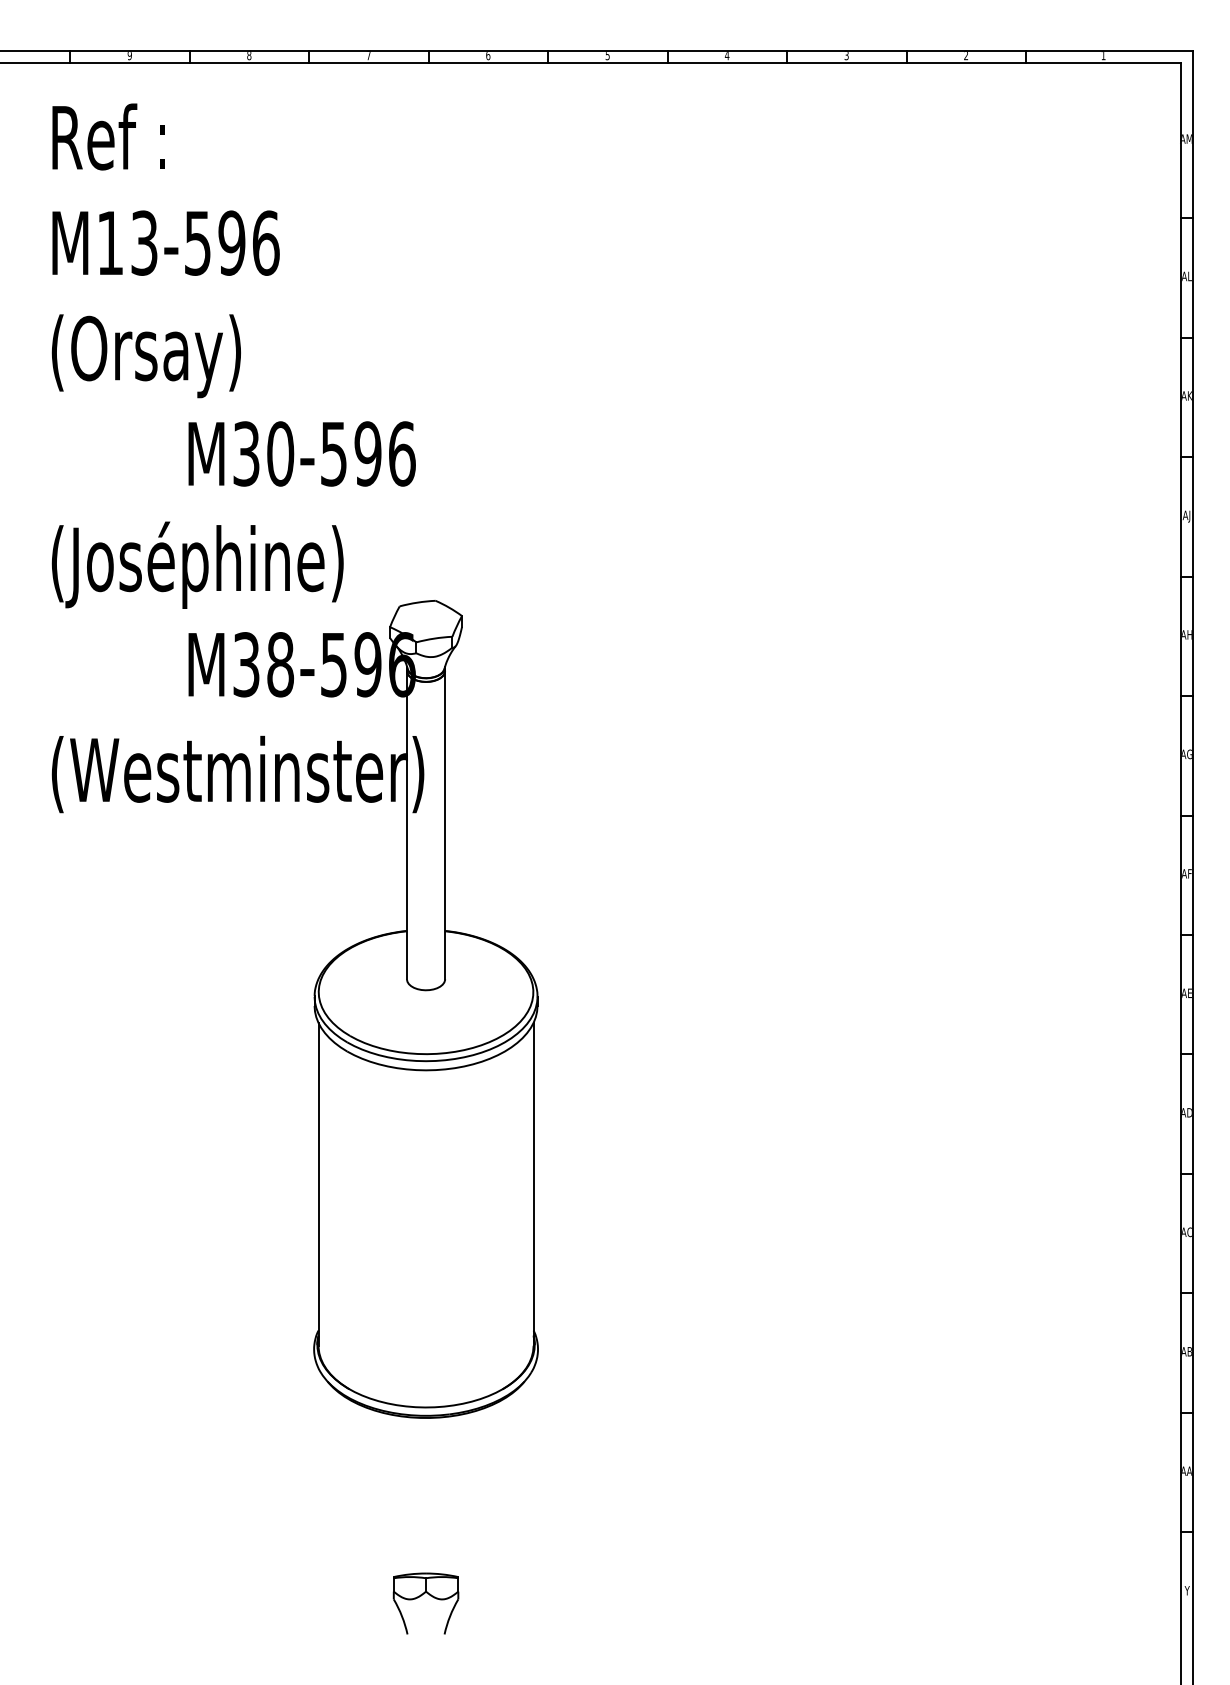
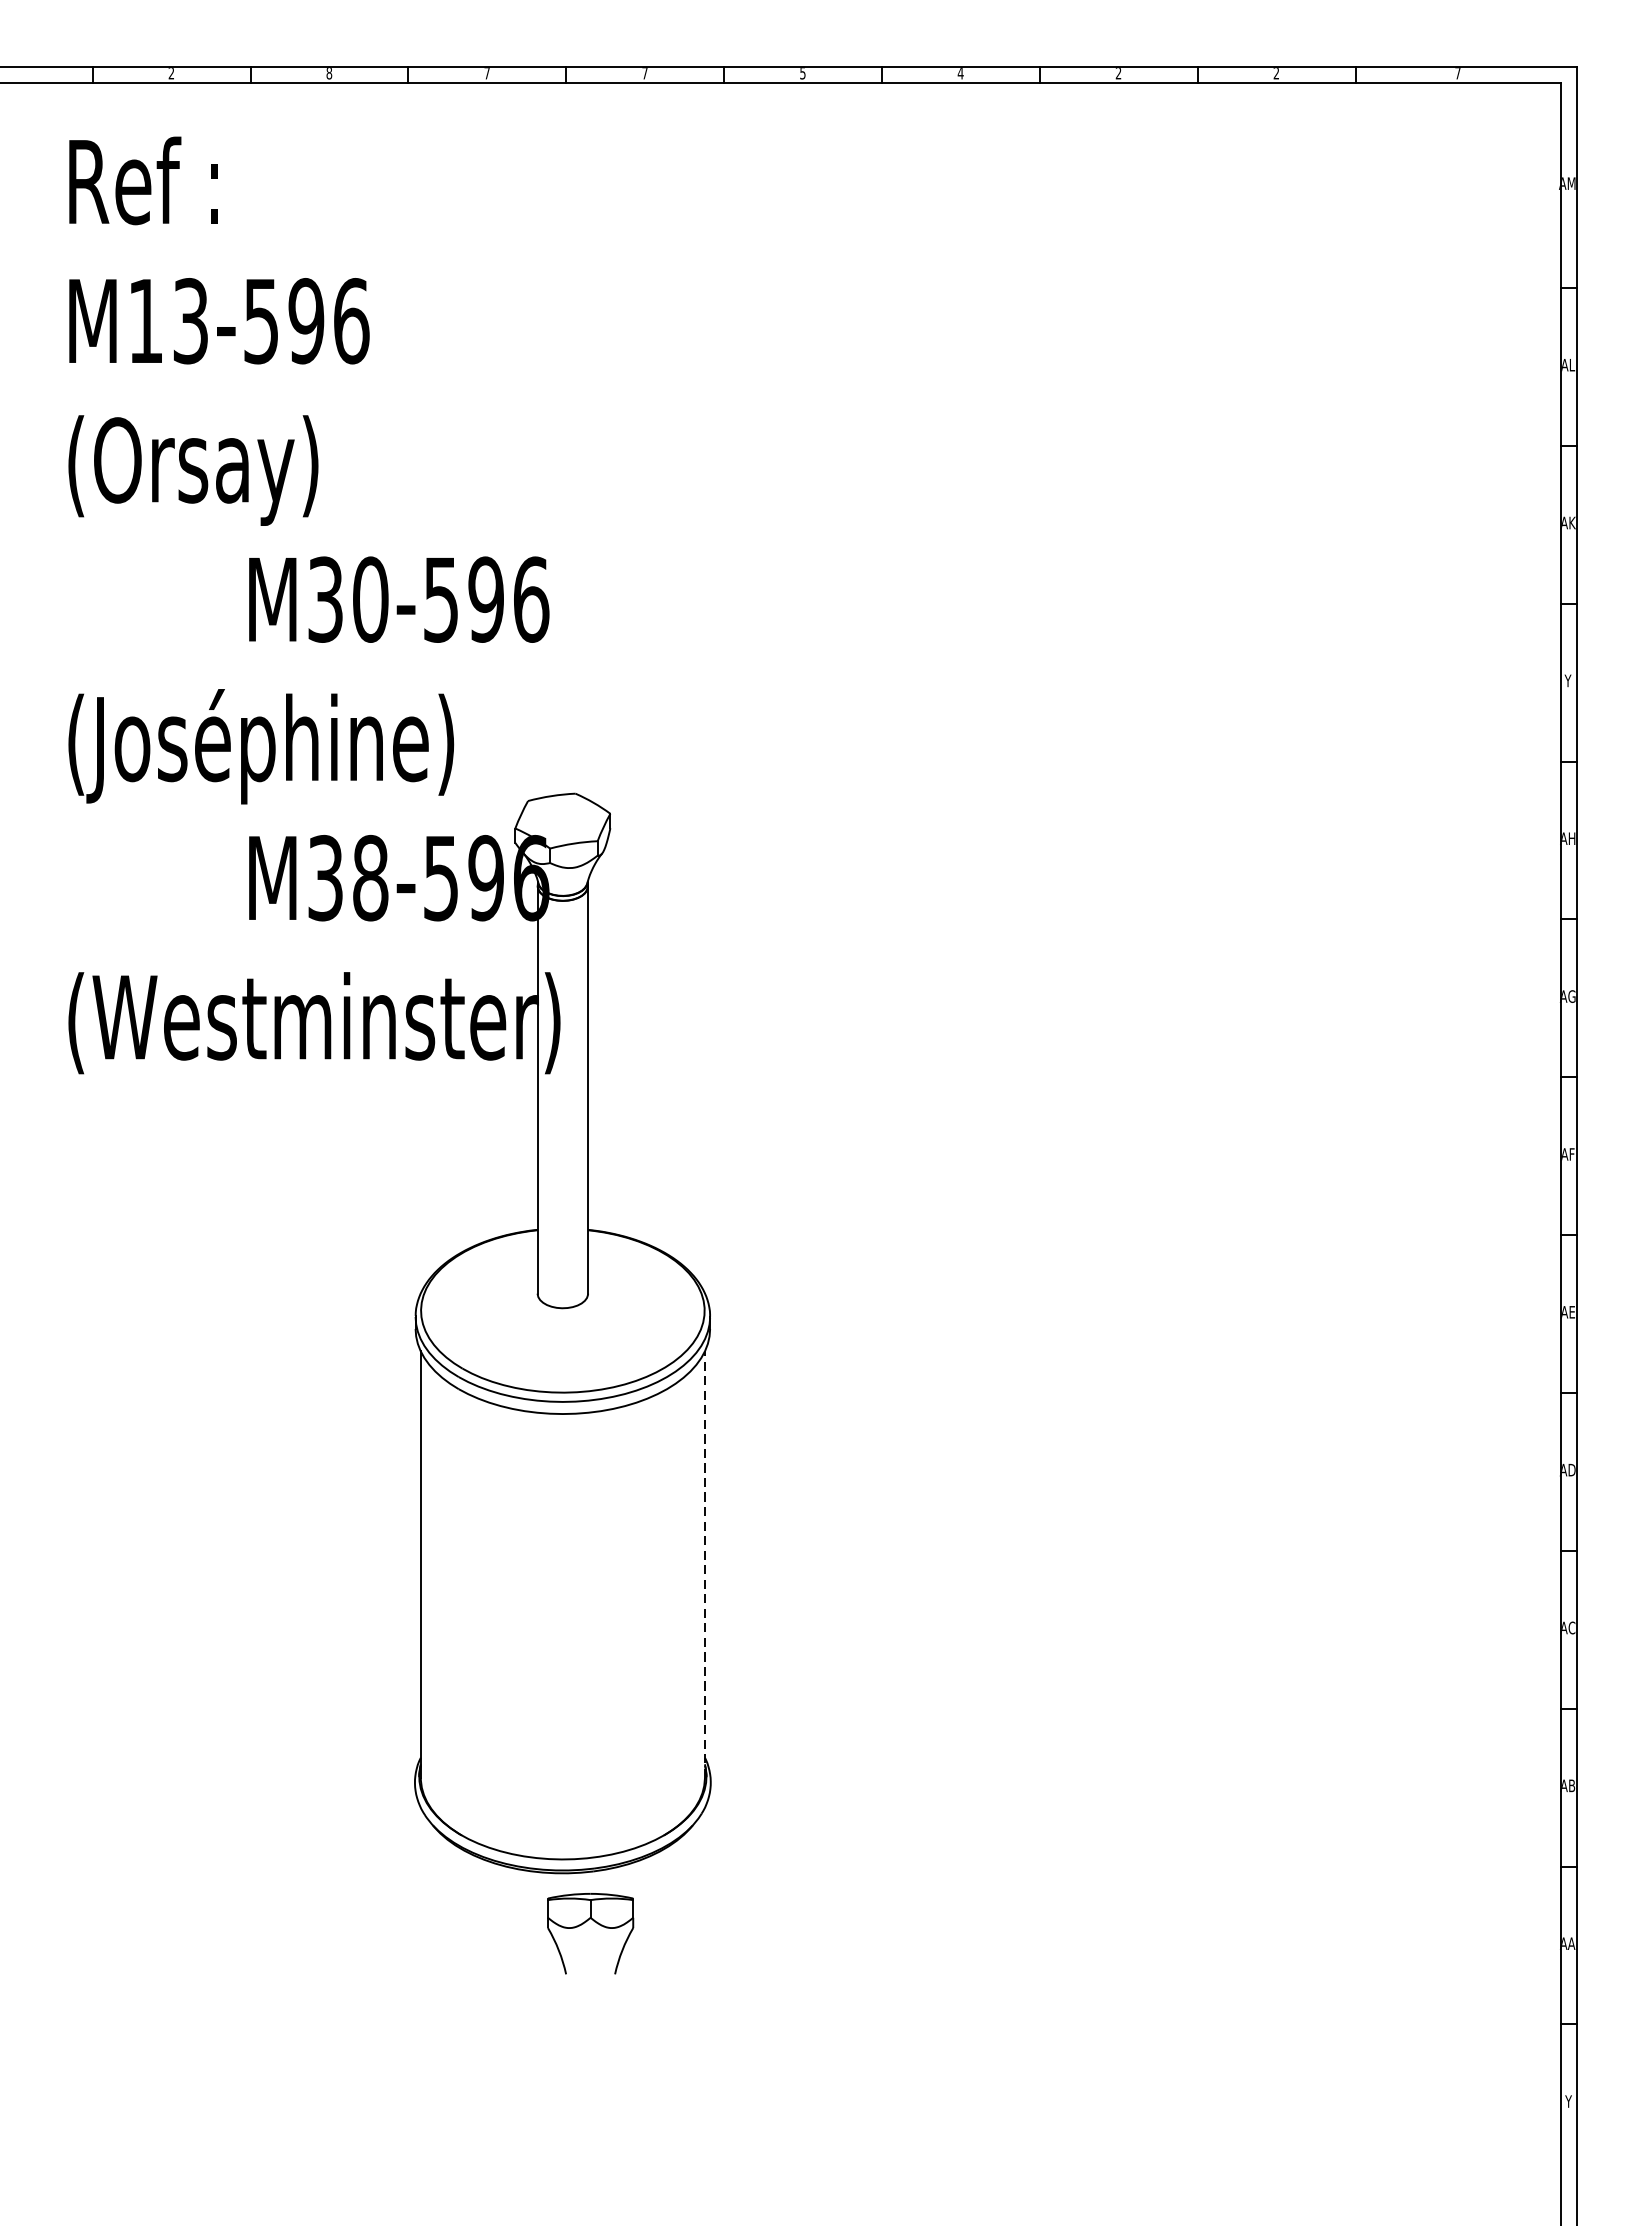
text: (129, 56) -> (171, 74), 9 -> 2
text: (488, 56) -> (645, 74), 6 -> 7
text: (846, 56) -> (1118, 74), 3 -> 2
text: (1103, 56) -> (1457, 74), 1 -> 7
text: (1186, 516) -> (1567, 682), AJ -> Y
line: (533, 1183) -> (704, 1563), solid -> dashed
part: (421, 1596) -> (584, 1924), moved

